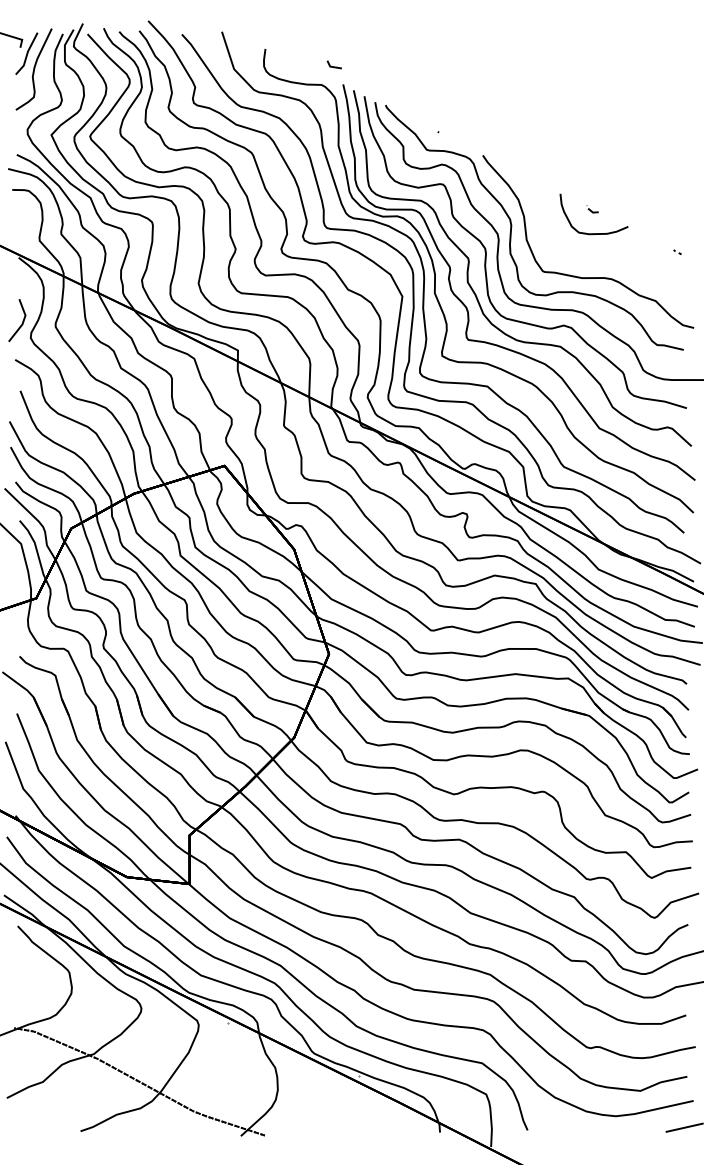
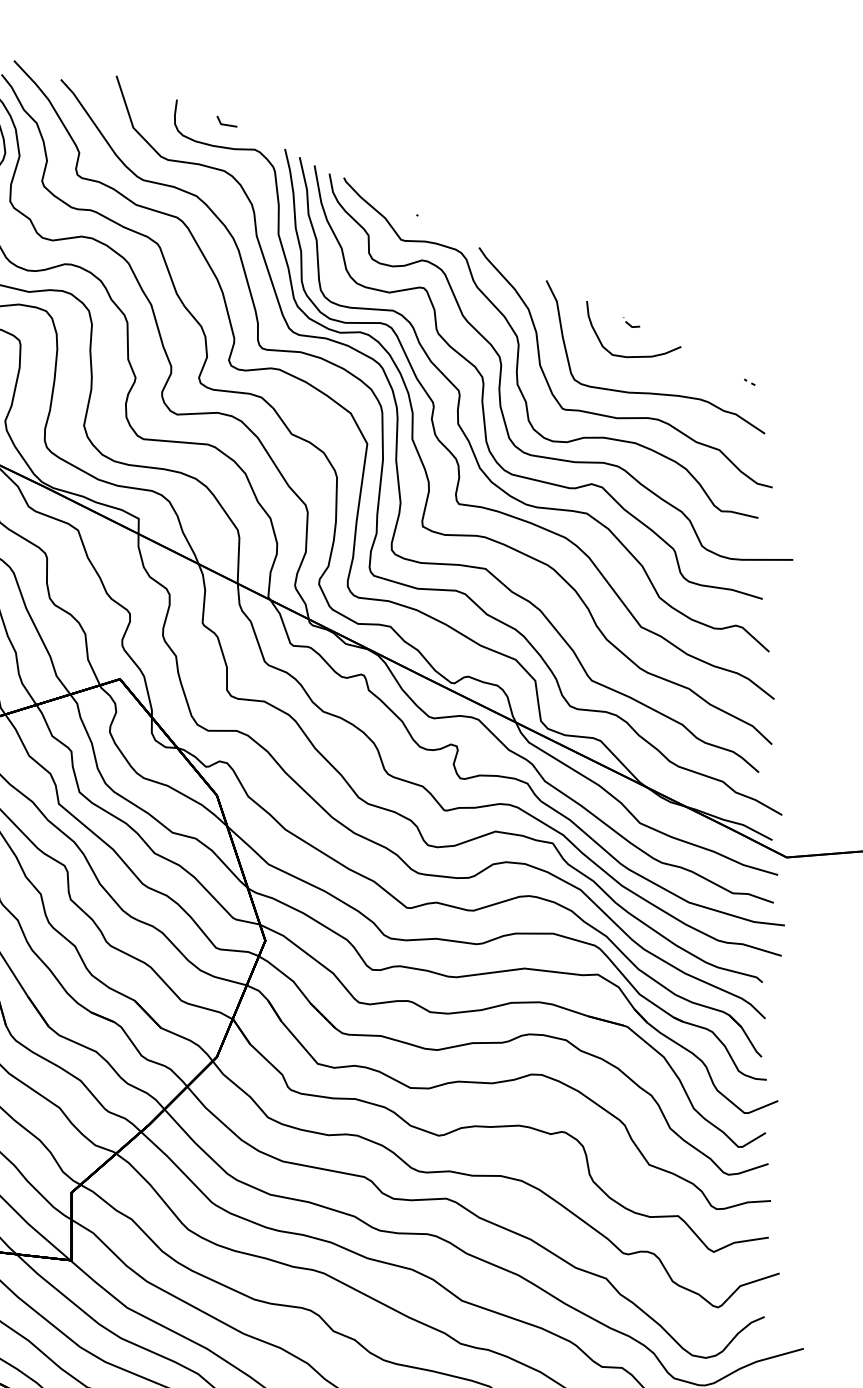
line: (333, 66) -> (225, 124), moved
curve: (609, 259) -> (655, 392), added

